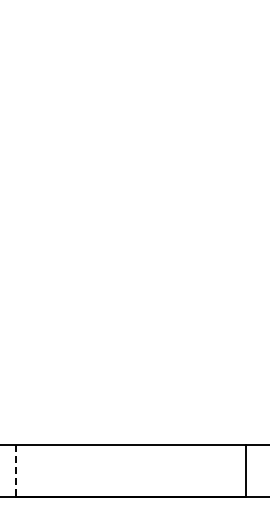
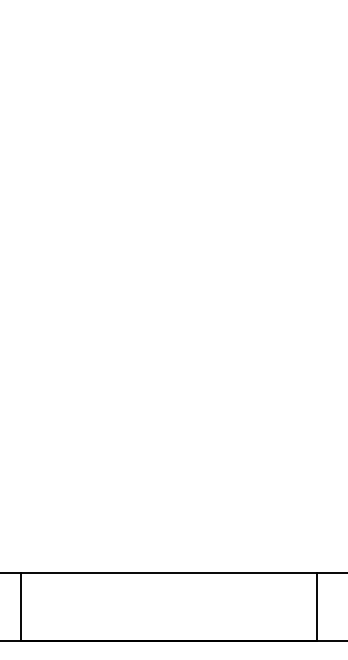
line: (15, 471) -> (19, 607), dashed -> solid

